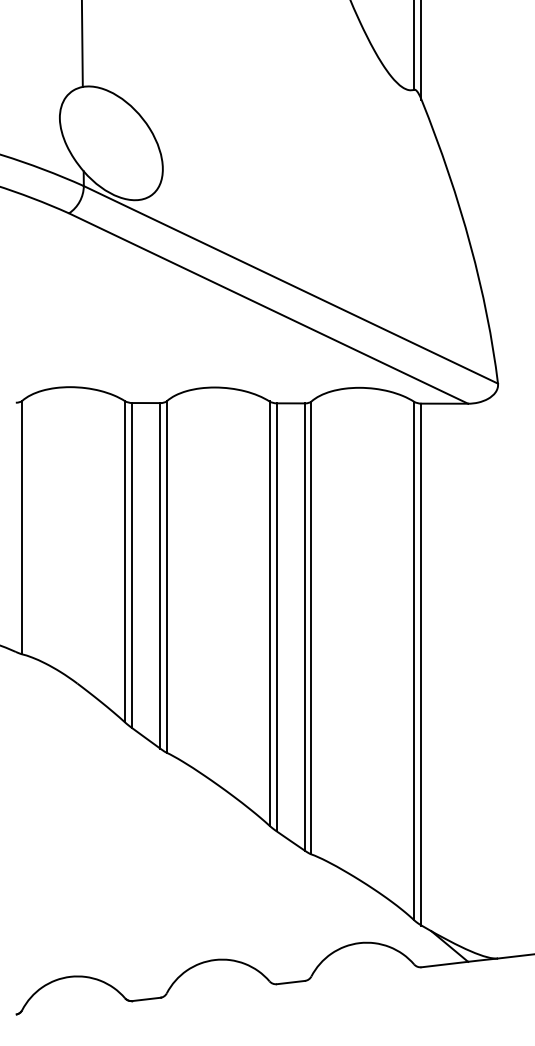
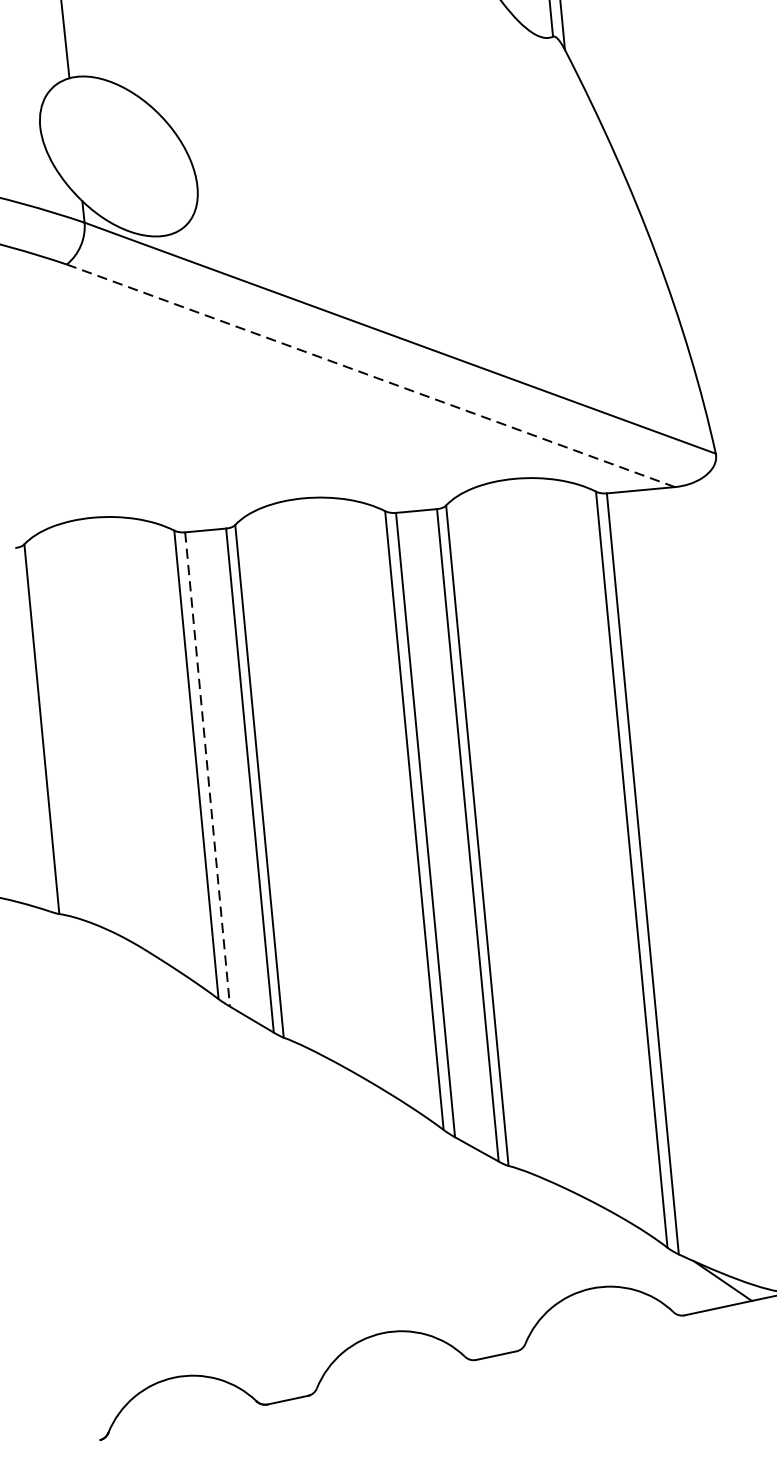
line: (268, 308) -> (370, 375), solid -> dashed
line: (132, 565) -> (207, 769), solid -> dashed

